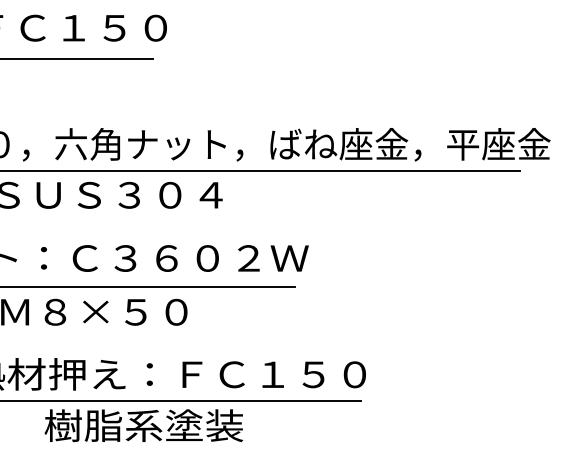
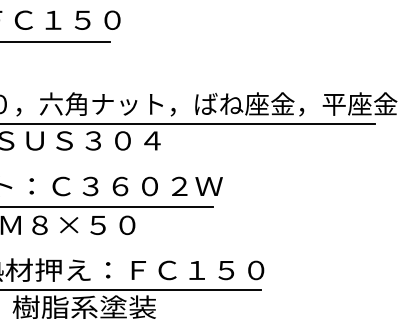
text: (143, 425) -> (84, 307), moved

